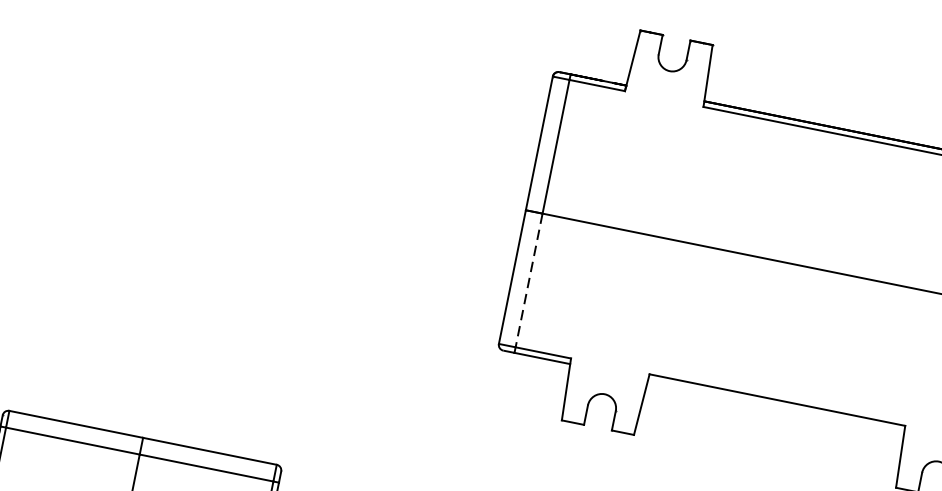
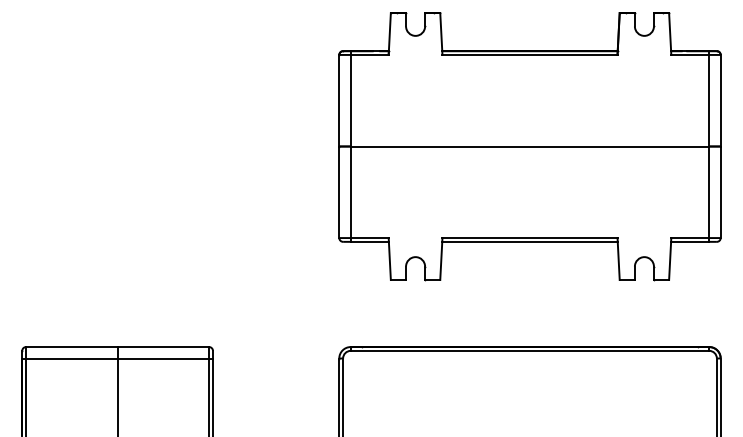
line: (528, 280) -> (350, 192), dashed -> solid
line: (775, 404) -> (529, 241), added

